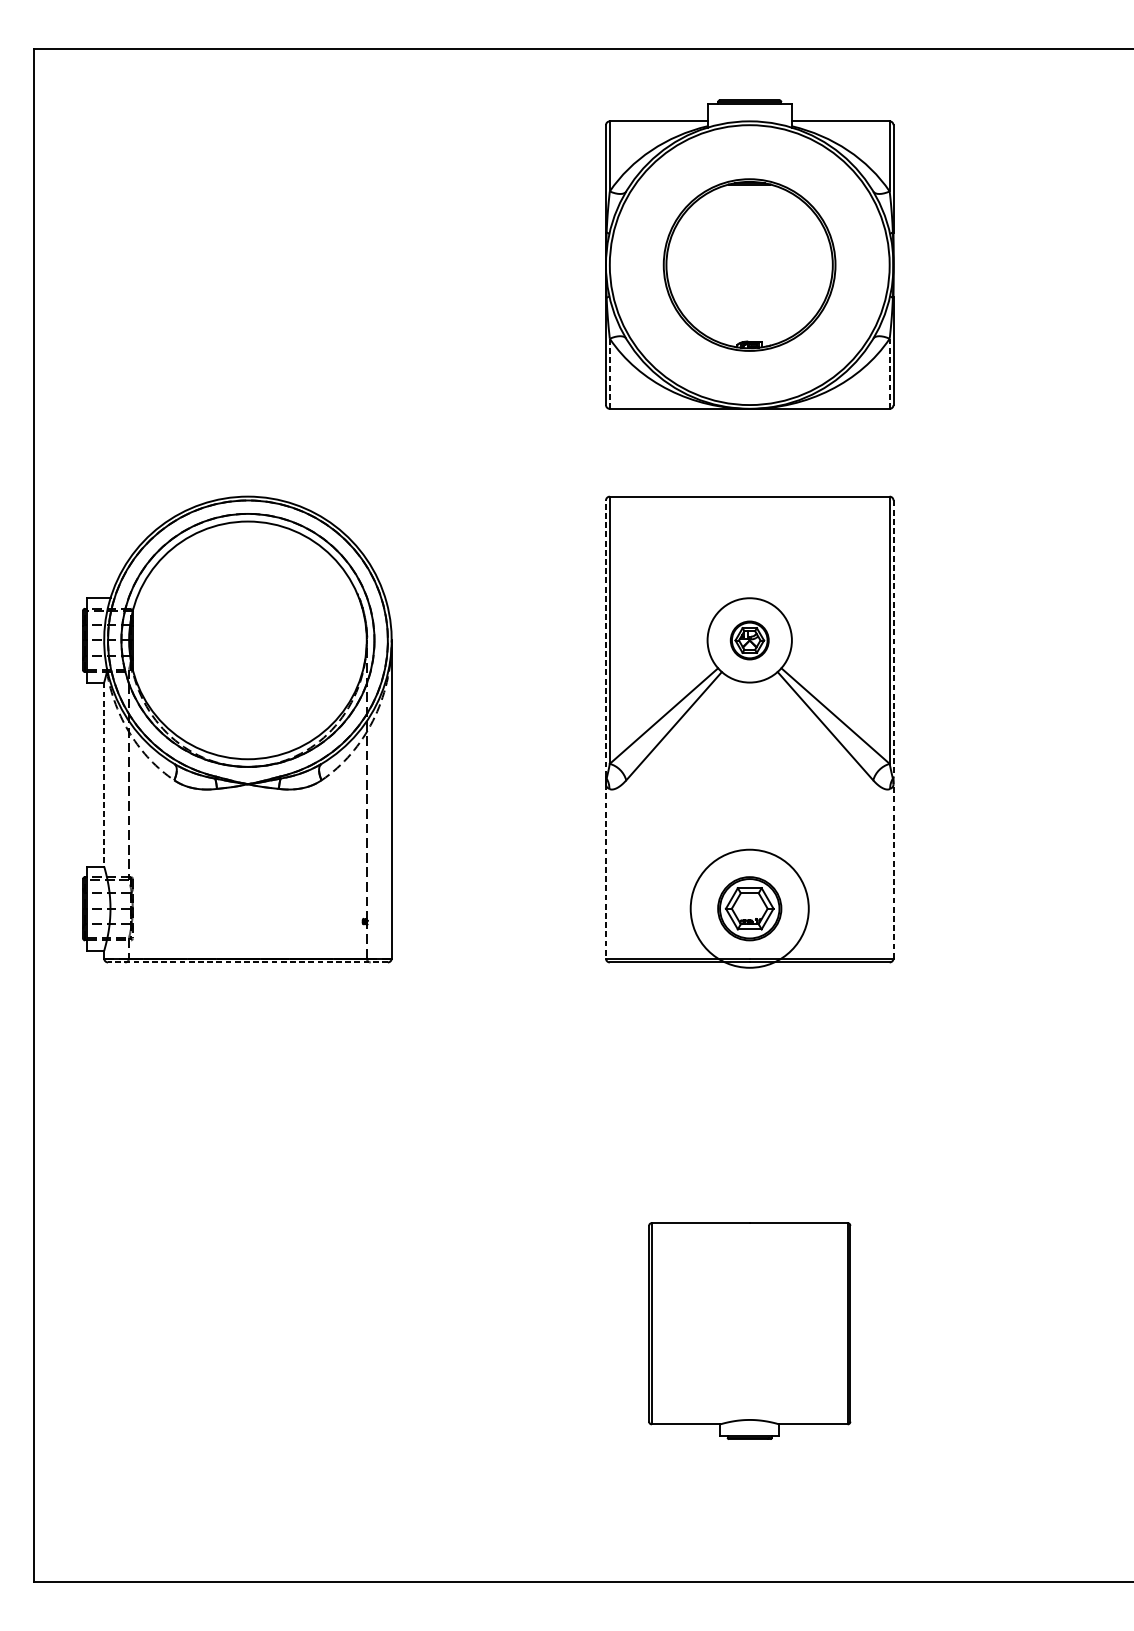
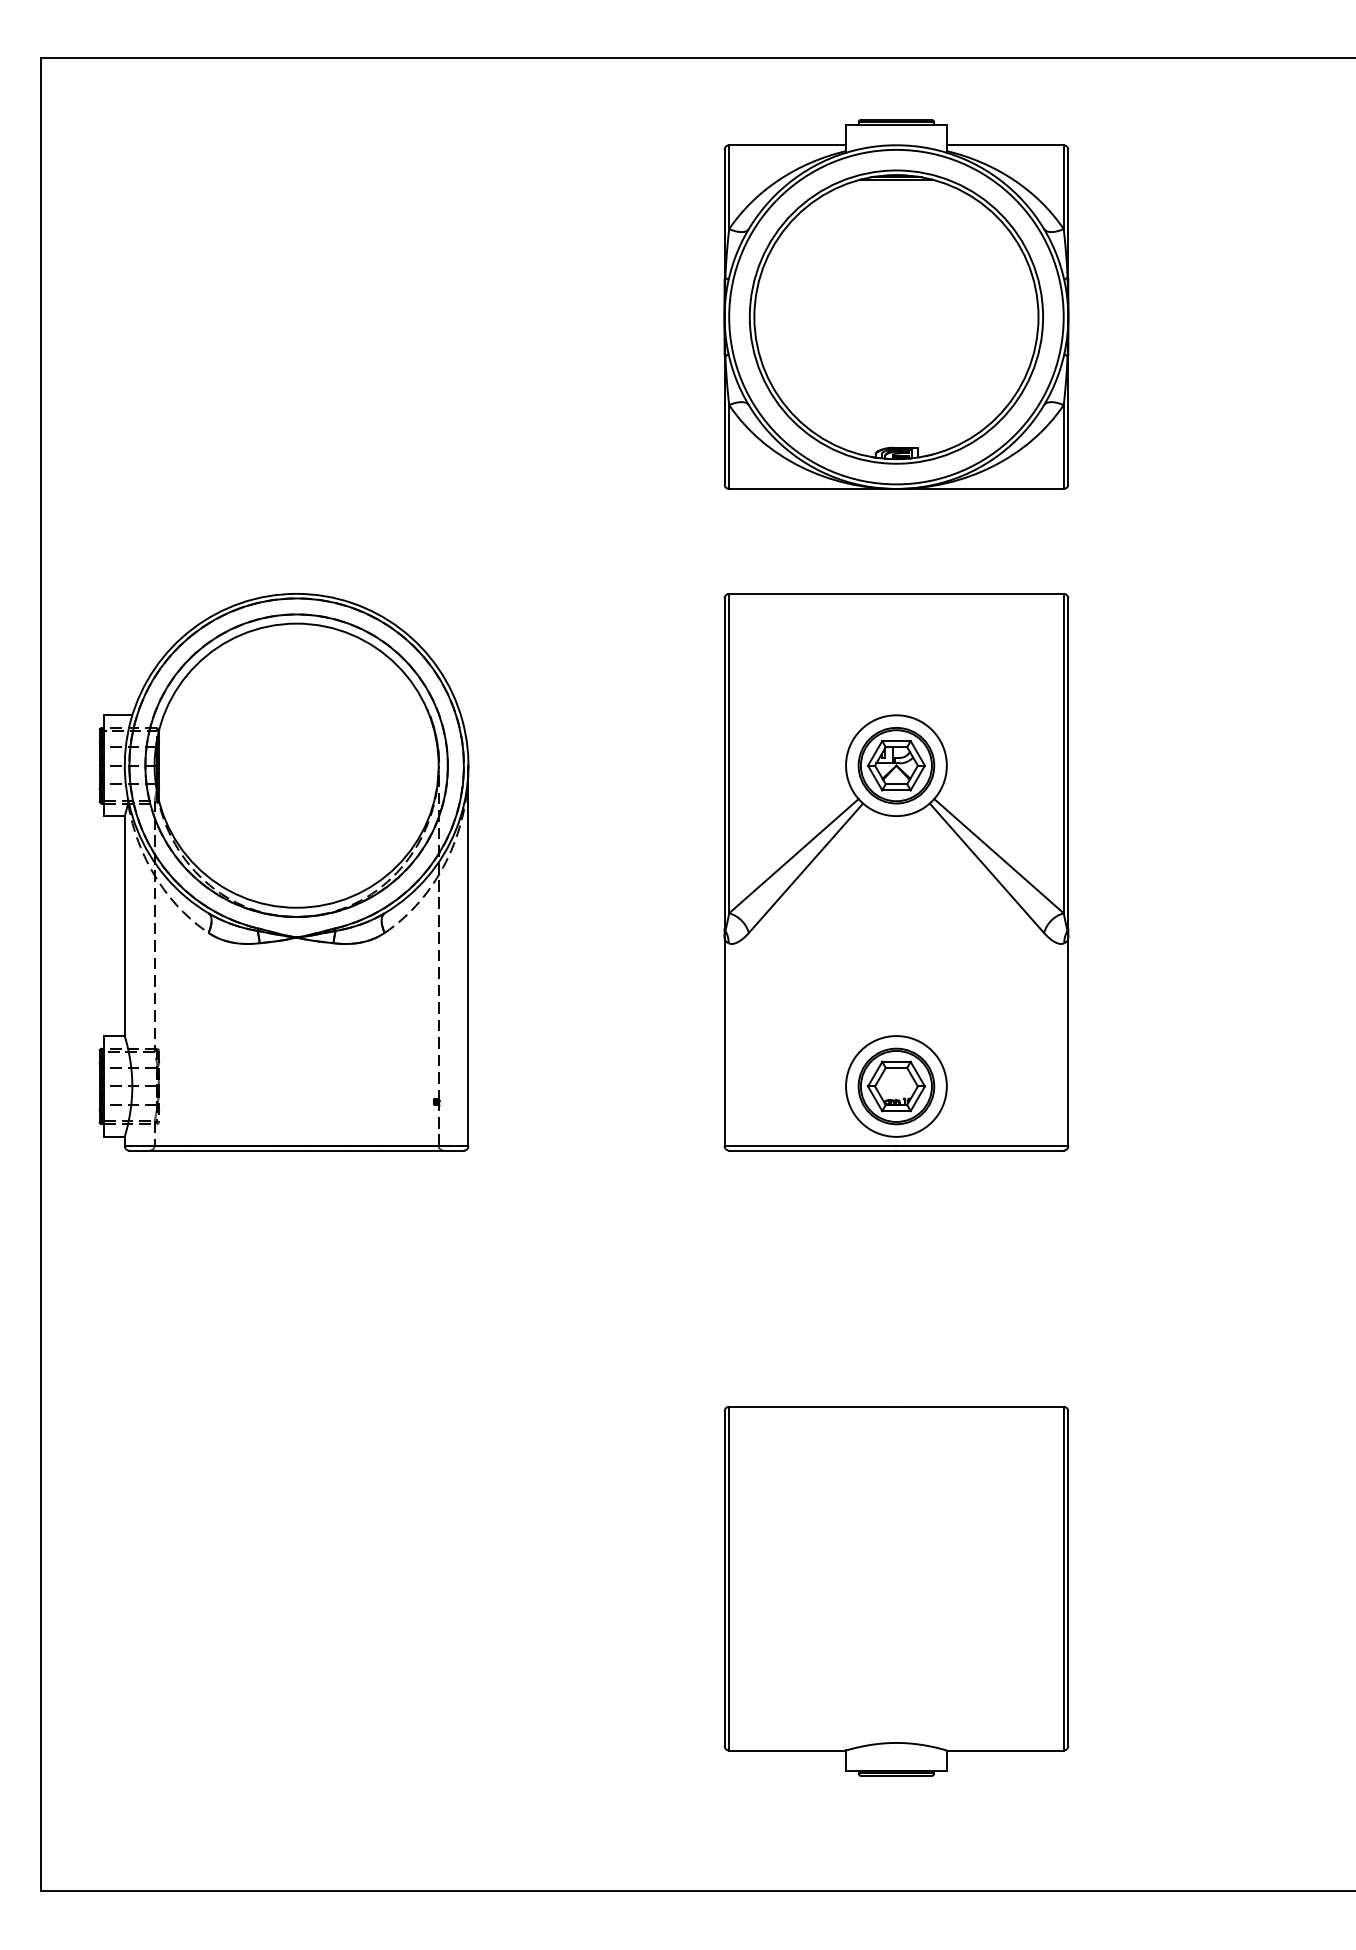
part: (748, 264) -> (895, 316), size x1.43
line: (610, 374) -> (729, 447), dashed -> solid
line: (889, 374) -> (1063, 447), dashed -> solid
line: (605, 637) -> (724, 762), dashed -> solid
line: (893, 638) -> (1068, 763), dashed -> solid
part: (749, 640) -> (896, 765), size x1.67
line: (103, 774) -> (124, 926), dashed -> solid
line: (605, 871) -> (724, 1042), dashed -> solid
line: (893, 871) -> (1068, 1041), dashed -> solid
circle: (749, 908) -> (896, 1086), size x0.71
line: (247, 962) -> (296, 1150), dashed -> solid
part: (749, 1331) -> (896, 1591), size x1.43

